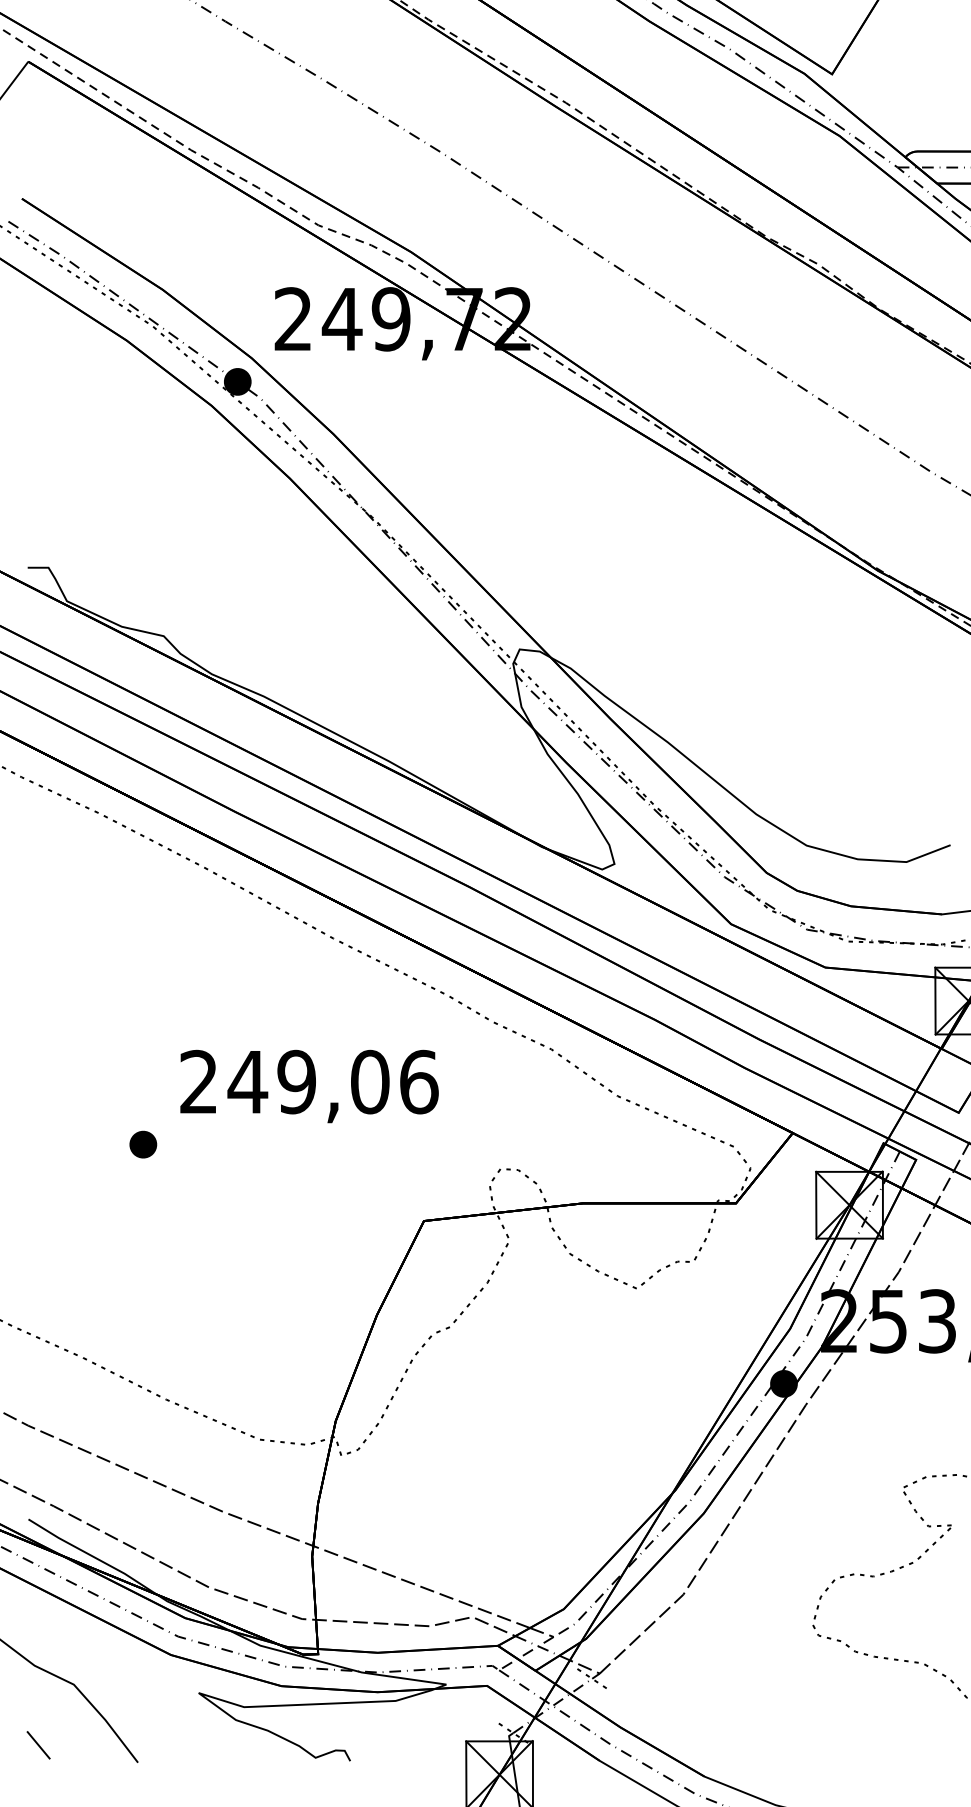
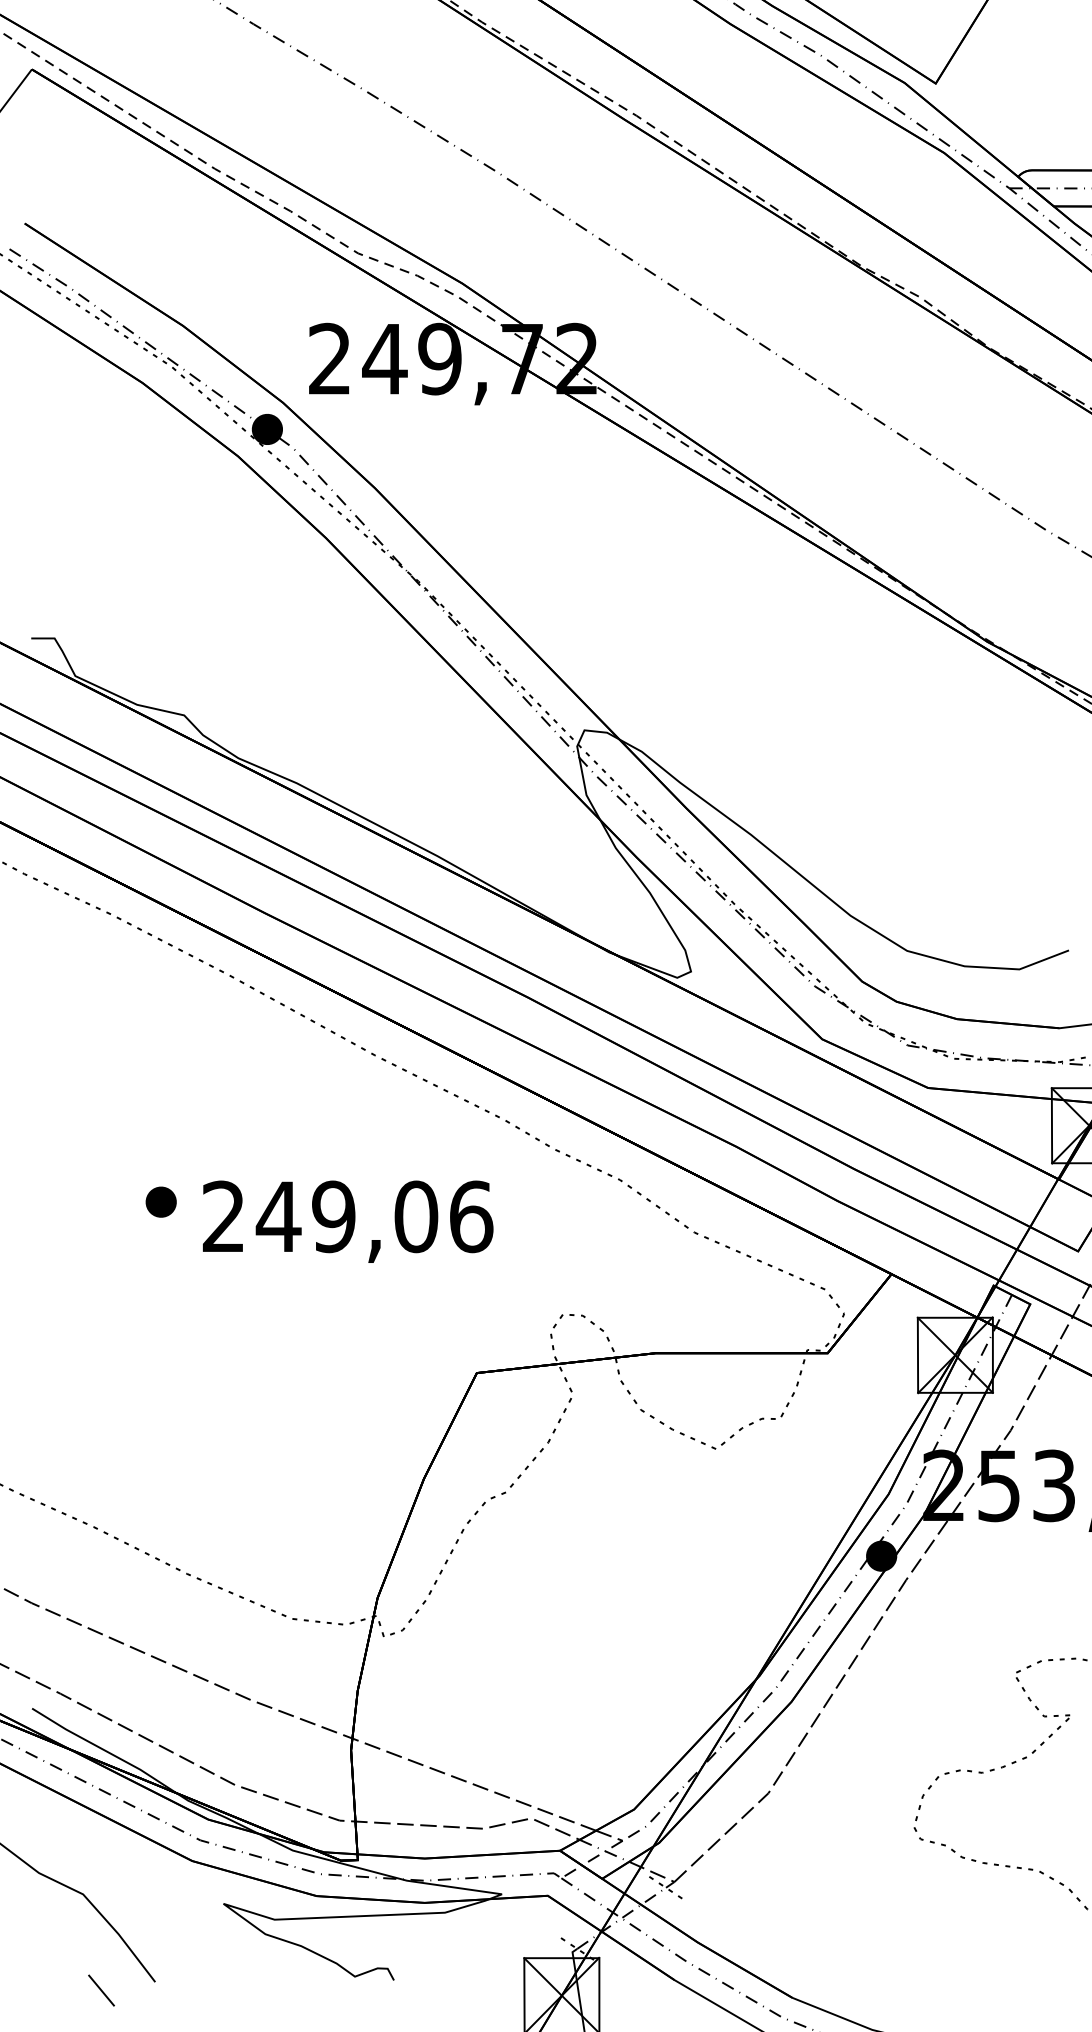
part: (142, 1144) -> (160, 1201), moved
line: (38, 1745) -> (101, 1990), moved

